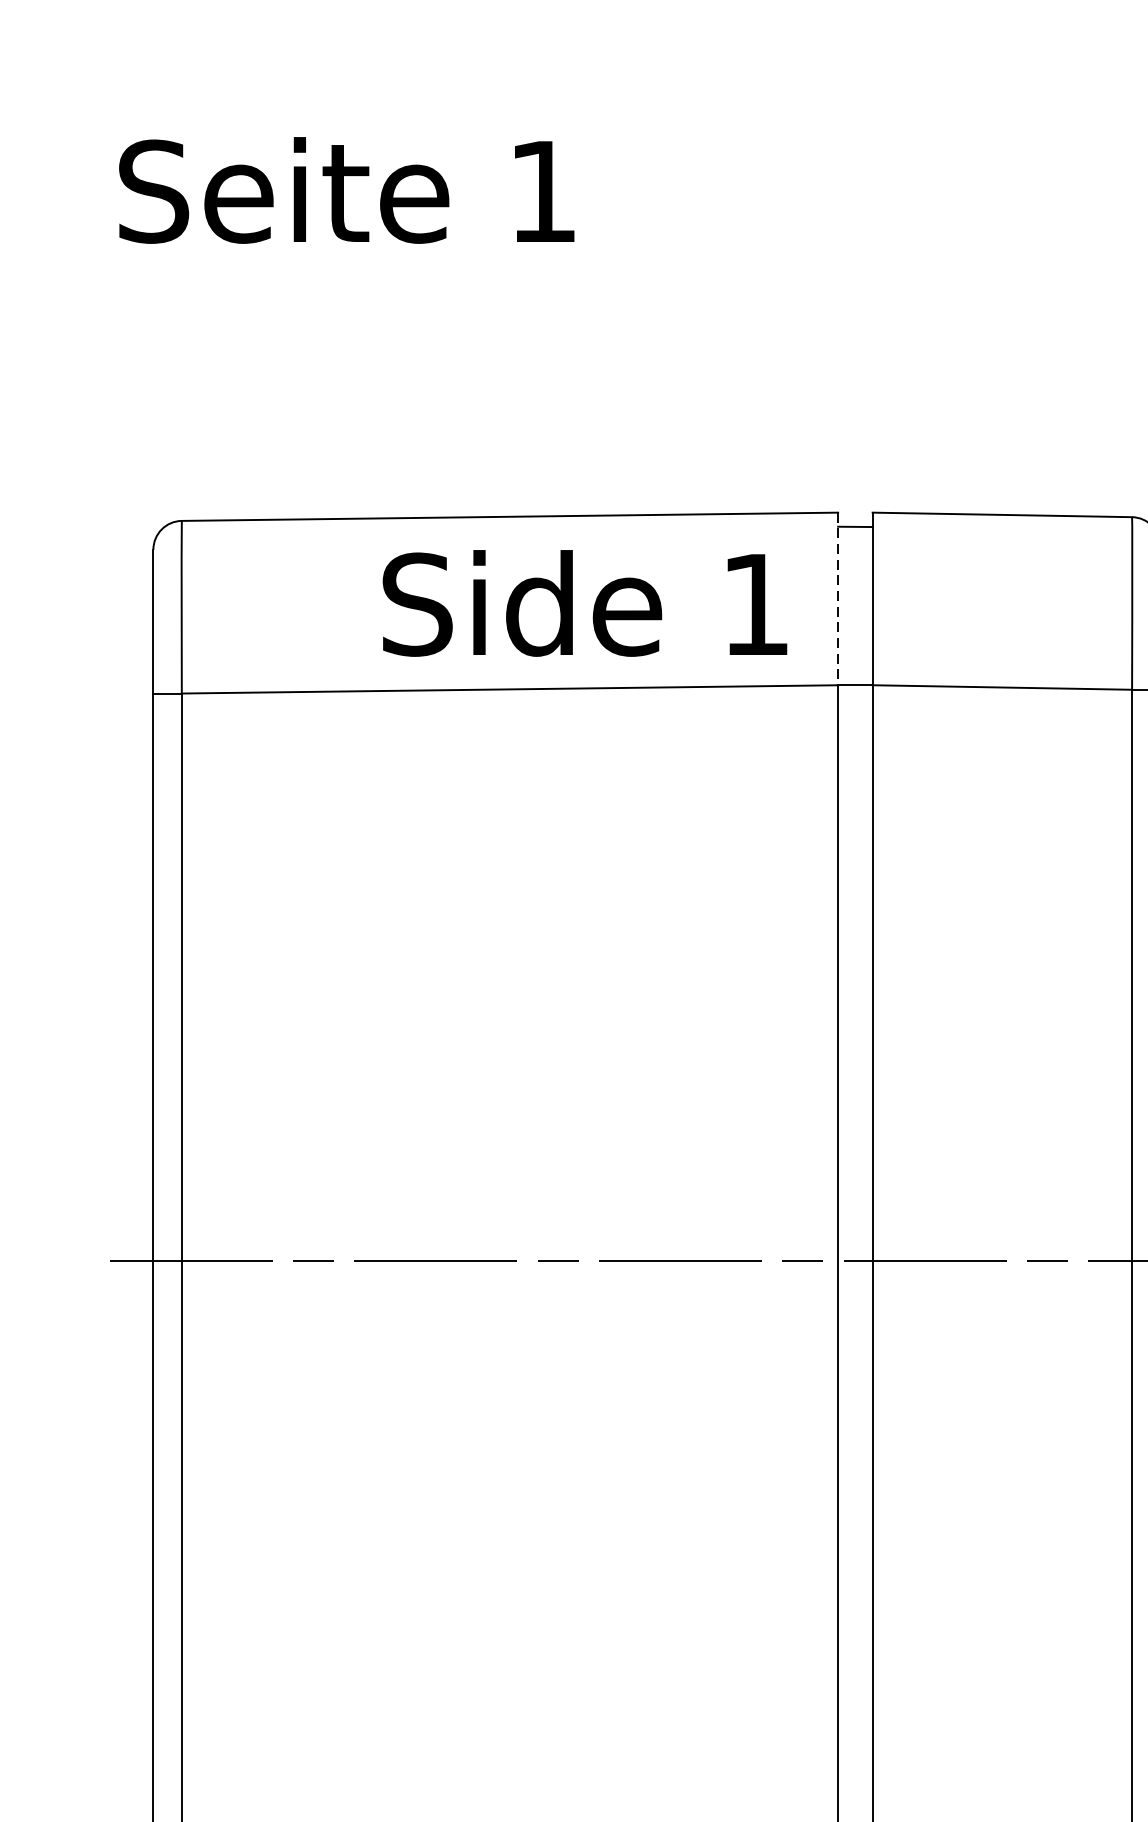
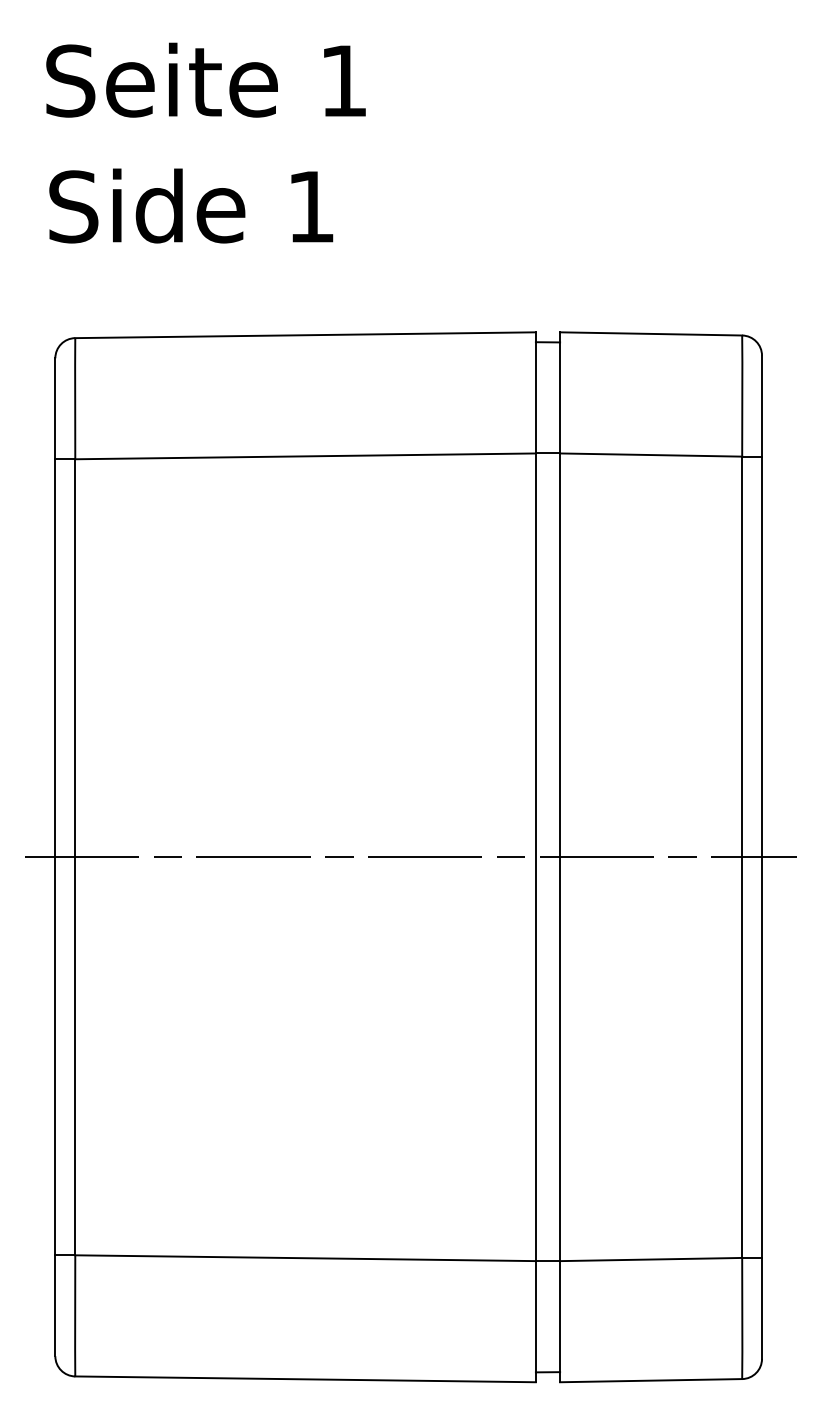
text: (345, 189) -> (205, 79), moved
line: (837, 598) -> (535, 392), dashed -> solid
text: (585, 602) -> (191, 205), moved

